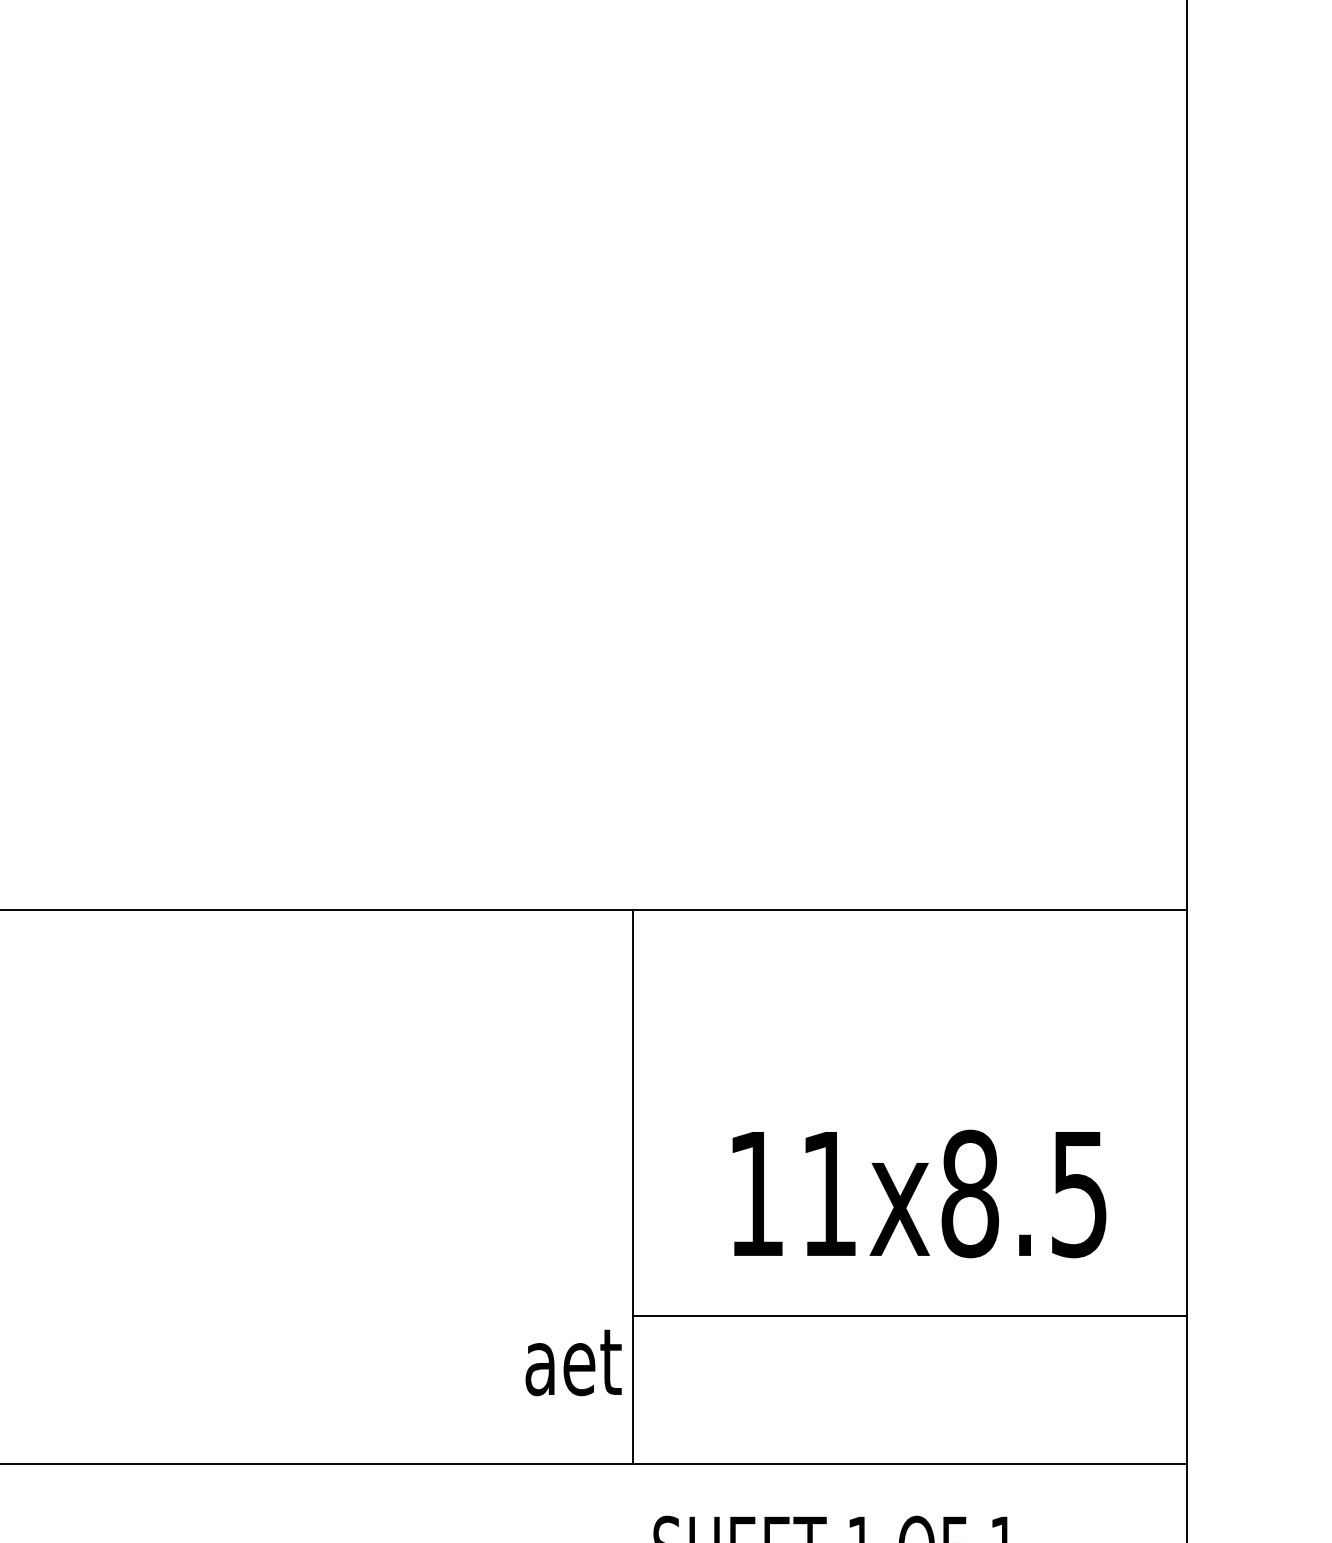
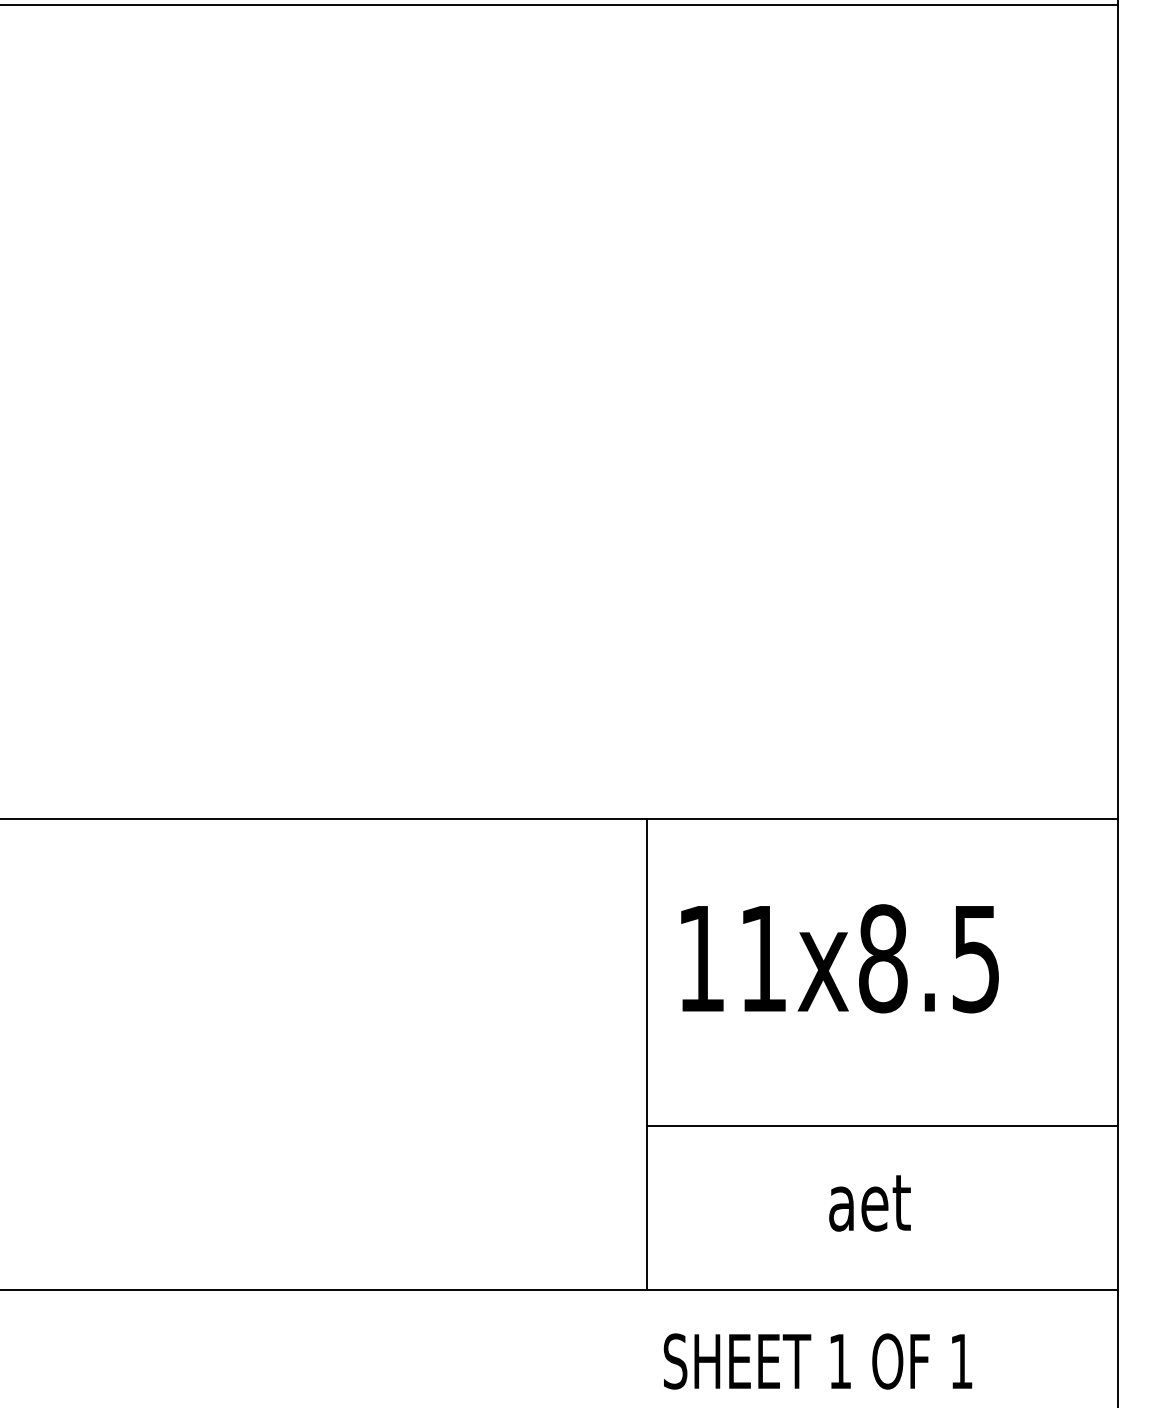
text: (918, 1193) -> (839, 958), moved
line: (909, 1315) -> (881, 1126), moved
text: (573, 1362) -> (869, 1203), moved

